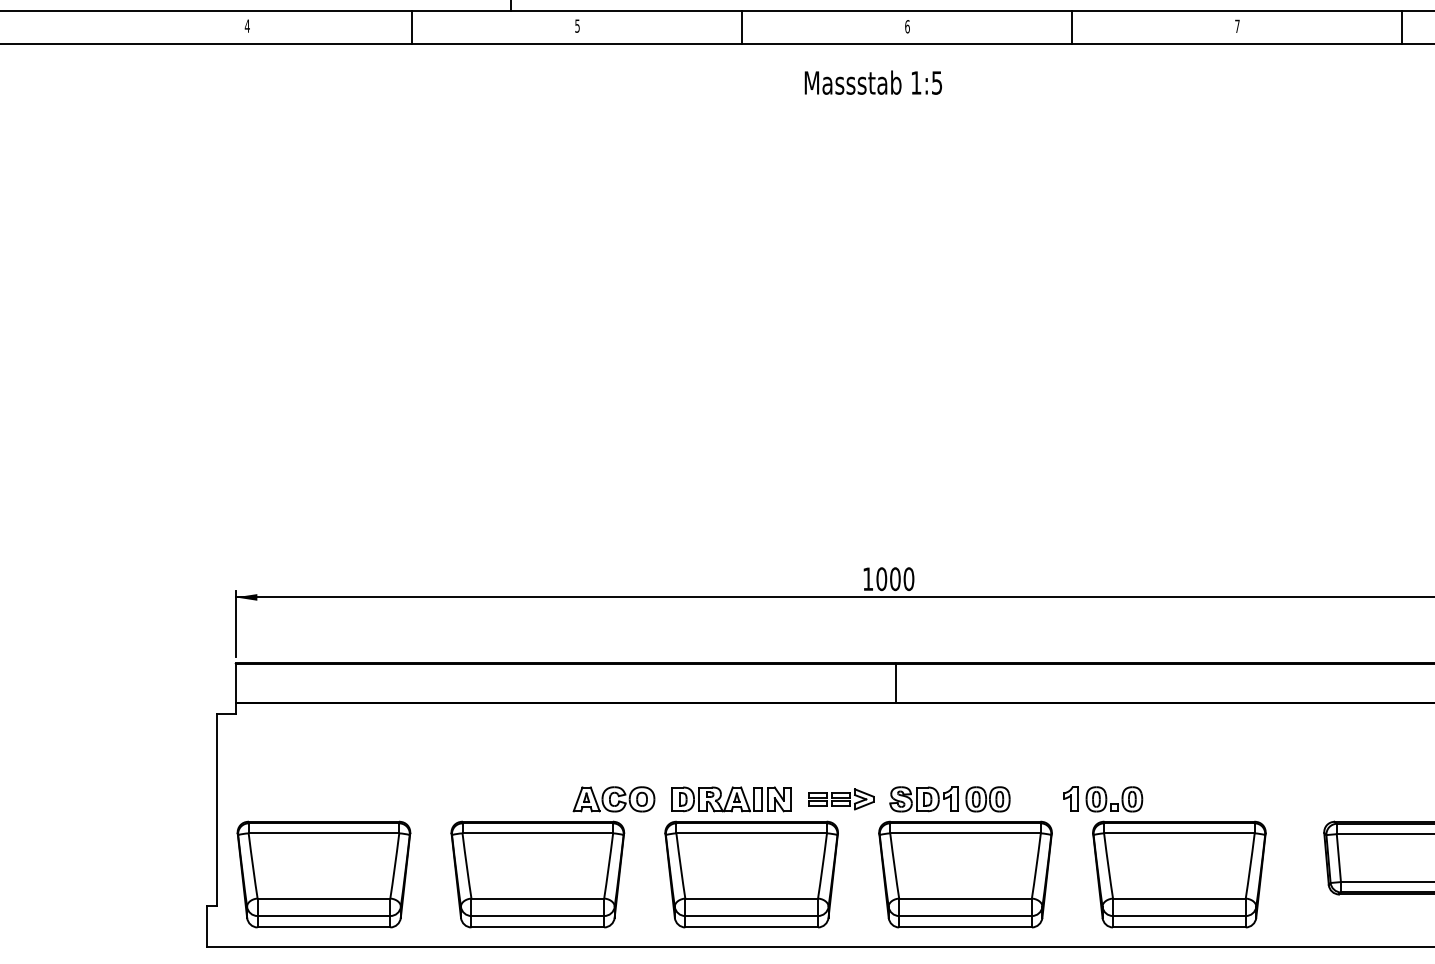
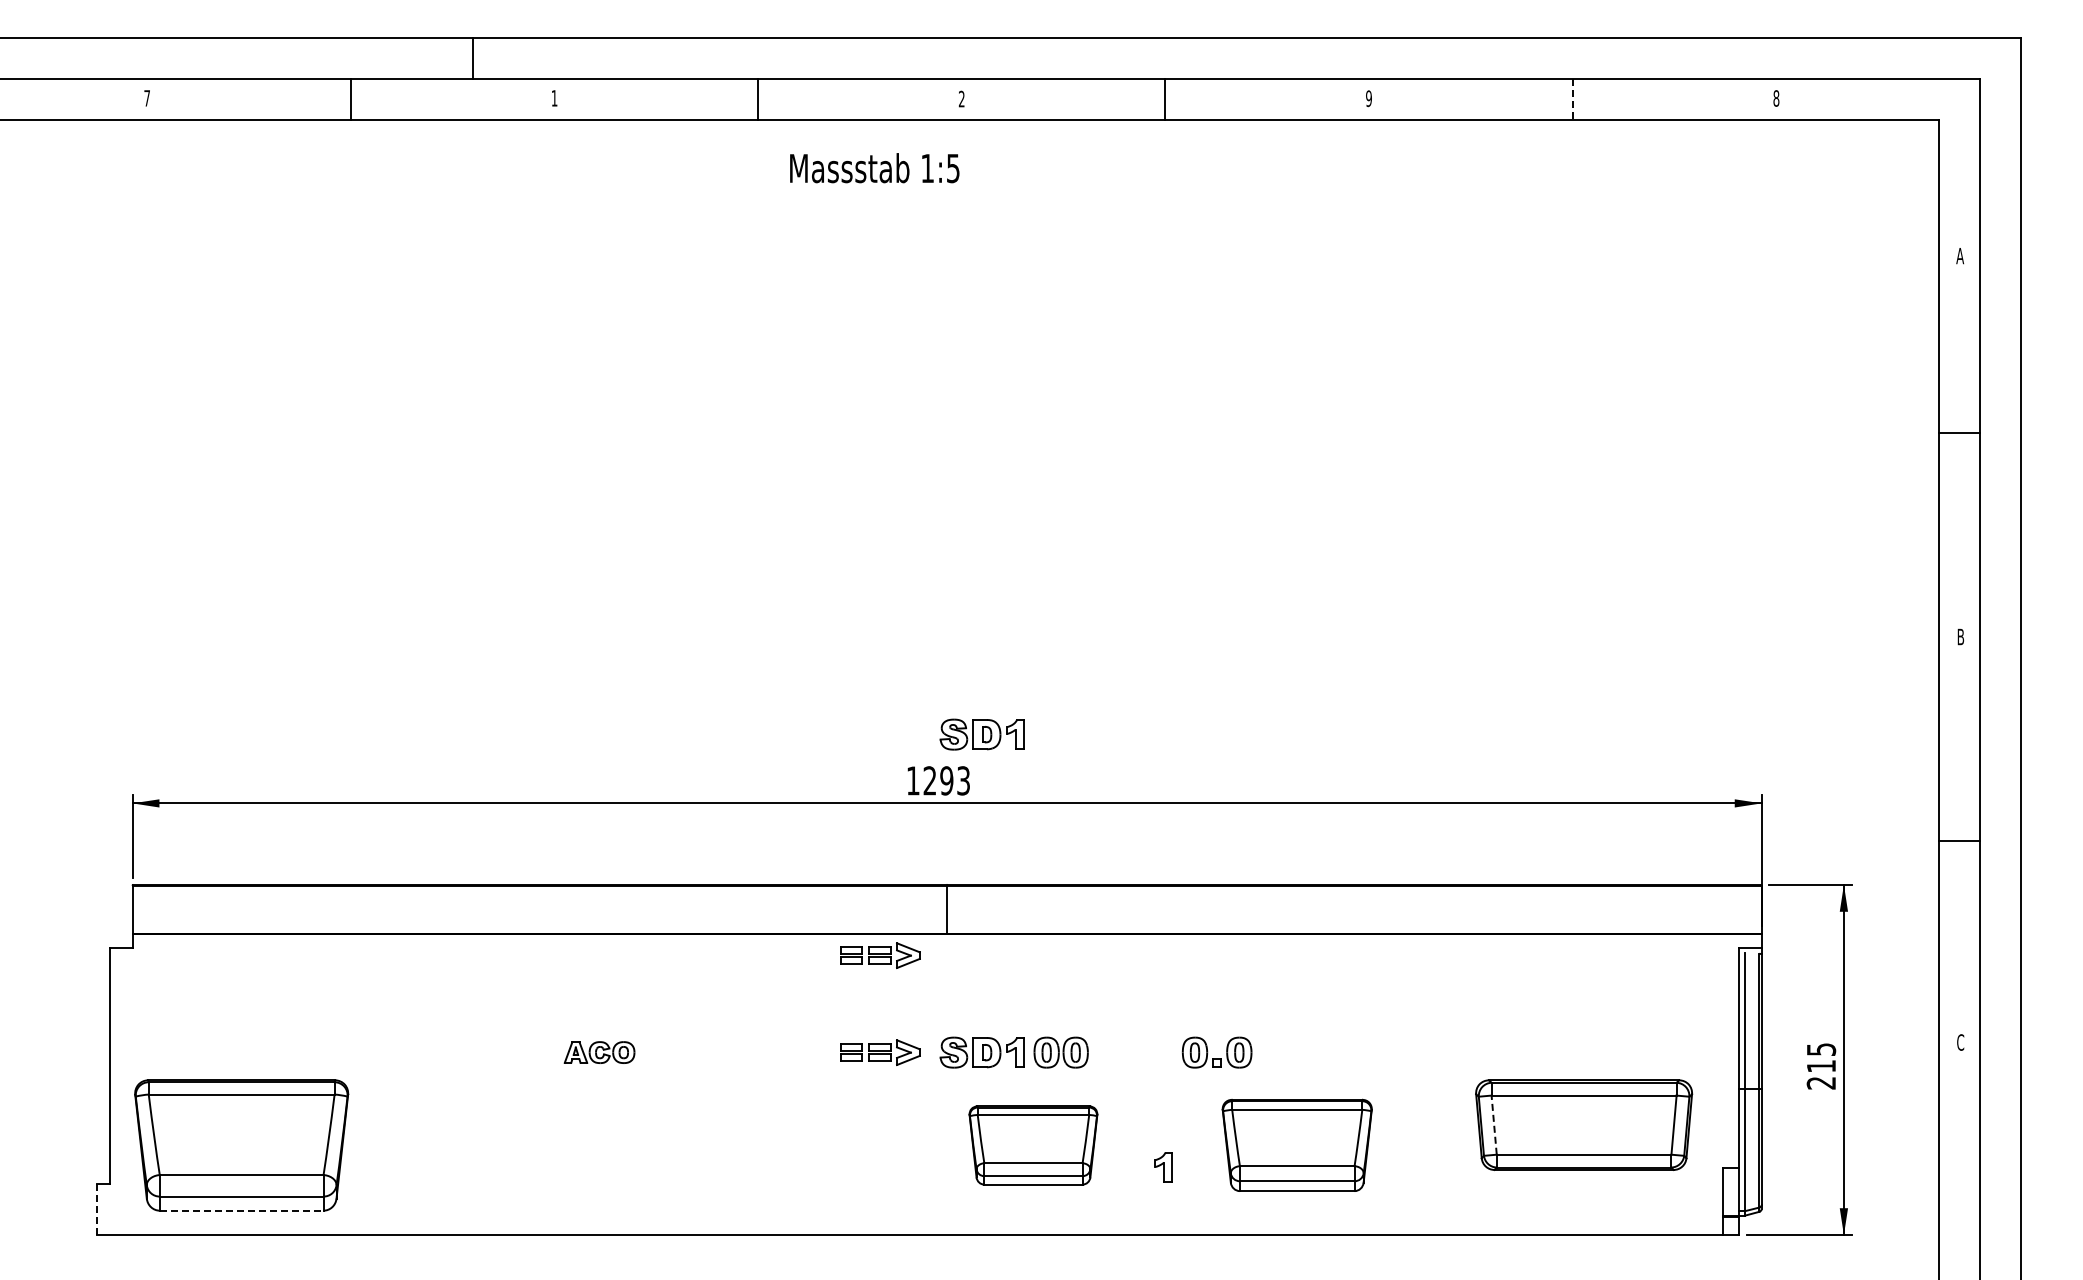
text: (247, 26) -> (147, 98), 4 -> 7
text: (577, 26) -> (554, 98), 5 -> 1
text: (907, 26) -> (961, 98), 6 -> 2
text: (1237, 26) -> (1368, 98), 7 -> 9
line: (1402, 27) -> (1572, 100), solid -> dashed
text: (873, 82) -> (874, 168), moved
part: (923, 541) -> (981, 734), added
text: (895, 578) -> (946, 780), 1000 -> 1293
part: (841, 720) -> (880, 955), added
part: (613, 799) -> (599, 1052), size x0.7
part: (731, 799) -> (744, 1052), removed
part: (1070, 799) -> (1163, 1167), moved
line: (1339, 858) -> (1494, 1125), solid -> dashed
part: (537, 874) -> (505, 1145), removed
part: (751, 874) -> (769, 1145), removed
part: (965, 874) -> (1033, 1145), size x0.6
part: (1178, 874) -> (1296, 1145), size x0.7
line: (206, 926) -> (96, 1209), solid -> dashed
line: (323, 927) -> (241, 1210), solid -> dashed

